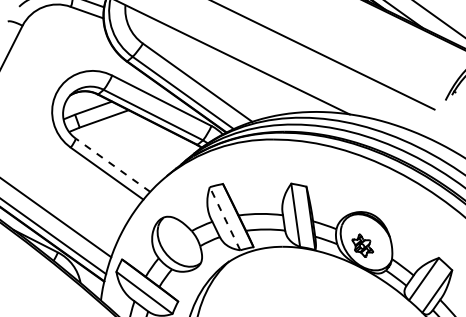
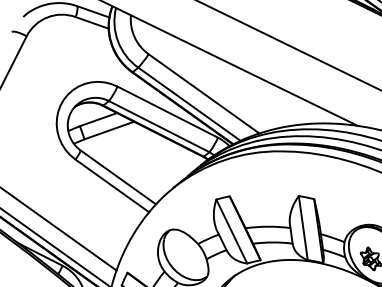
line: (113, 165) -> (118, 177), dashed -> solid
line: (224, 218) -> (231, 231), dashed -> solid

